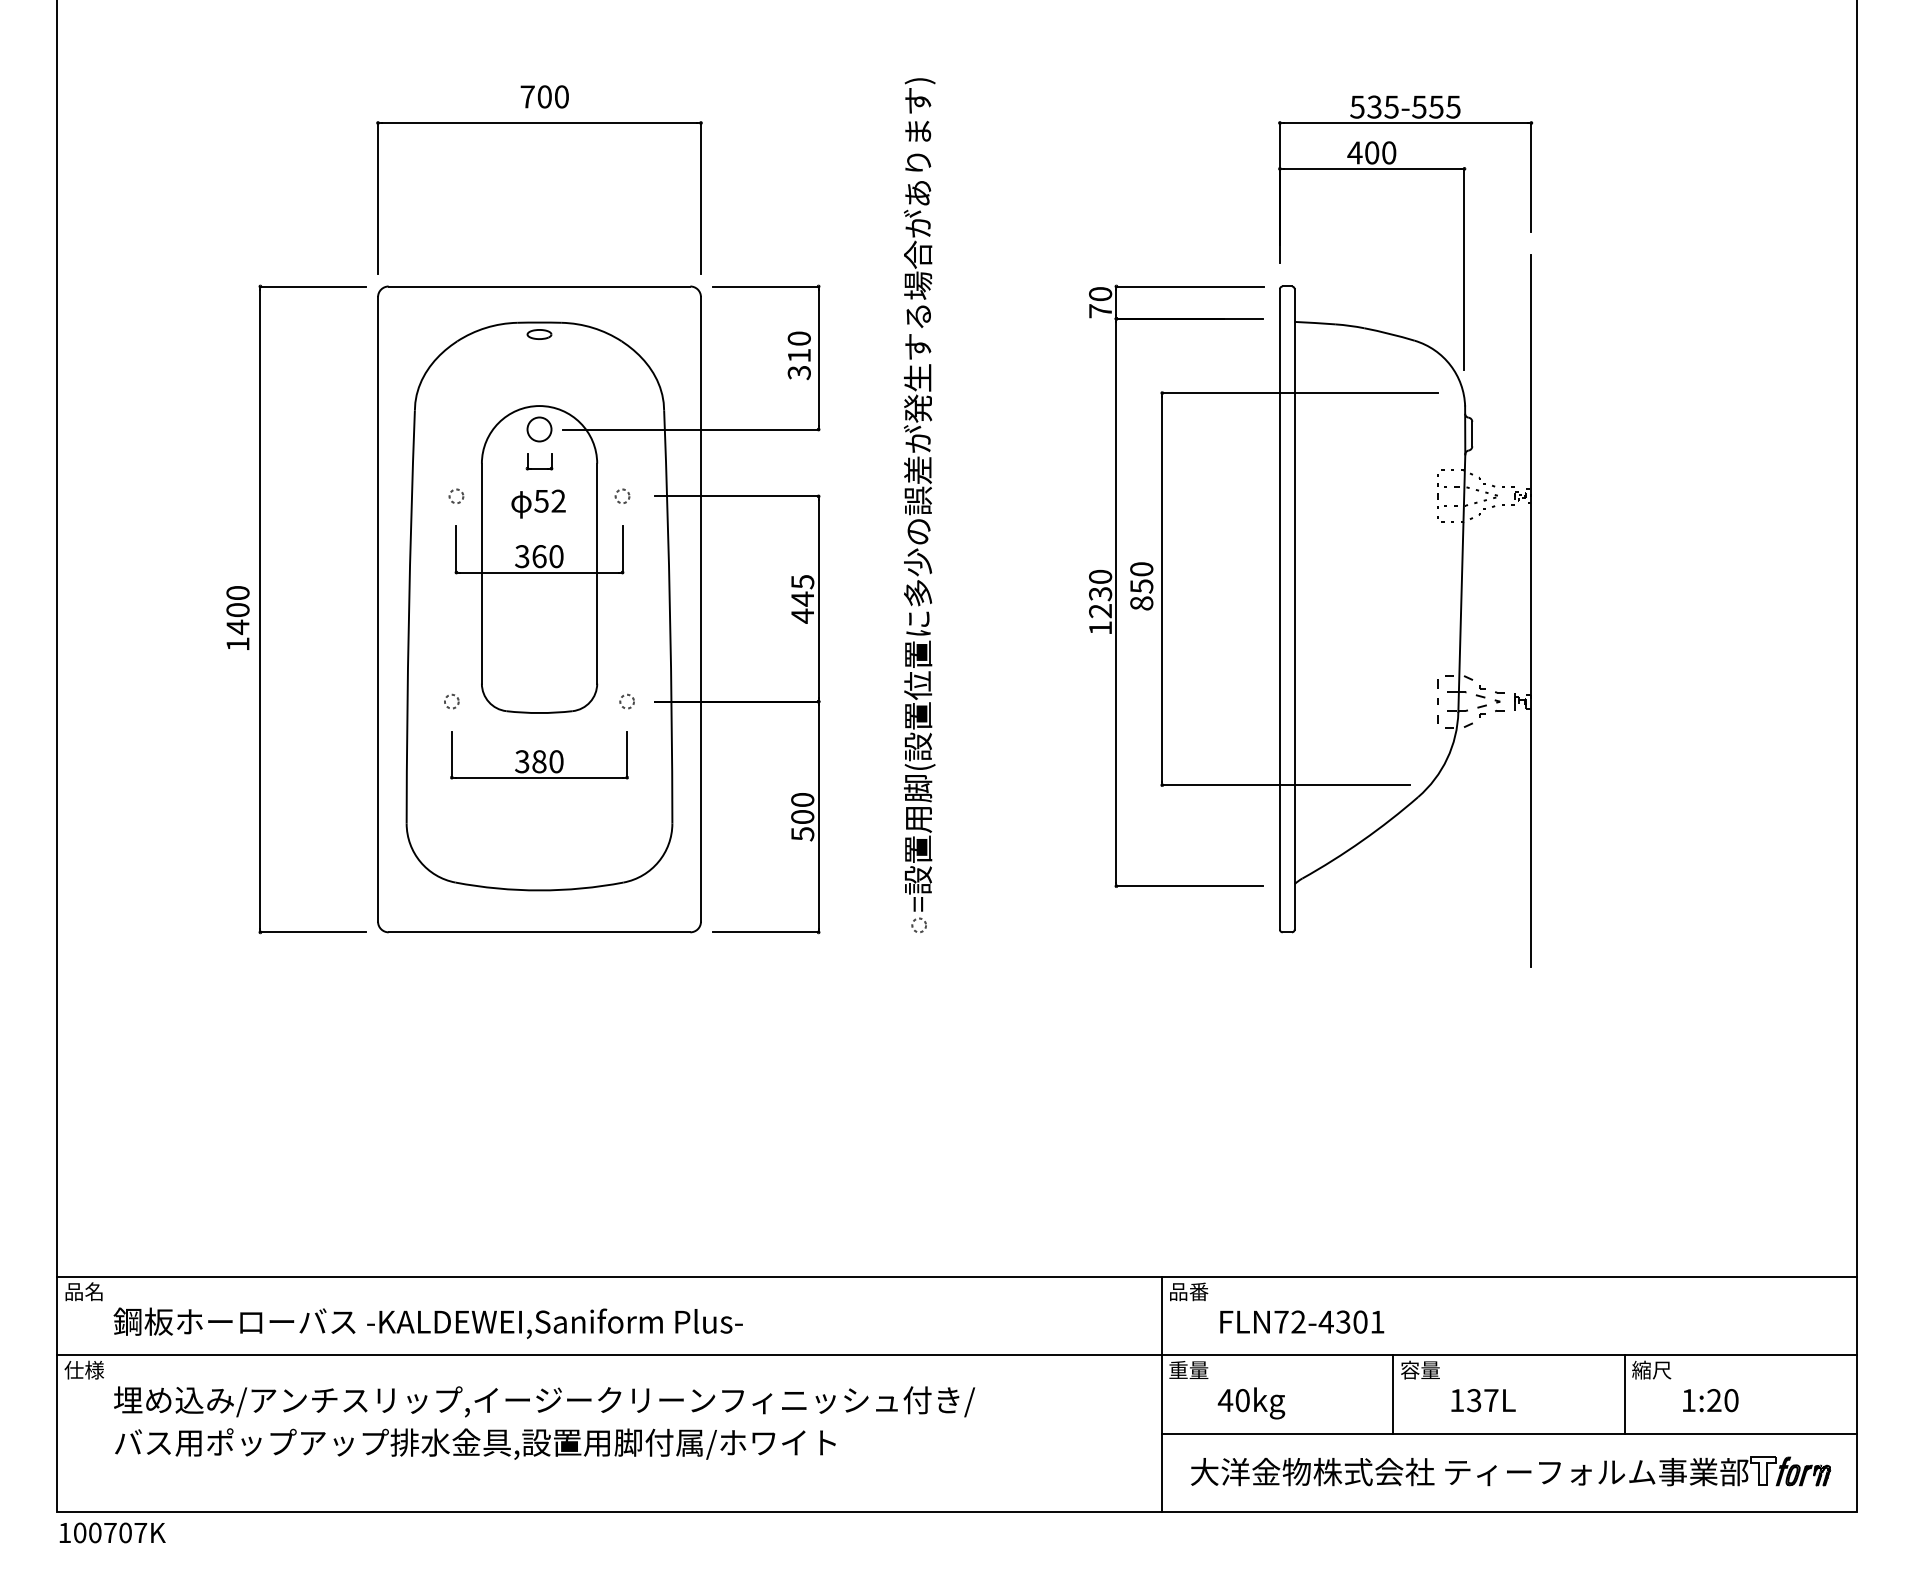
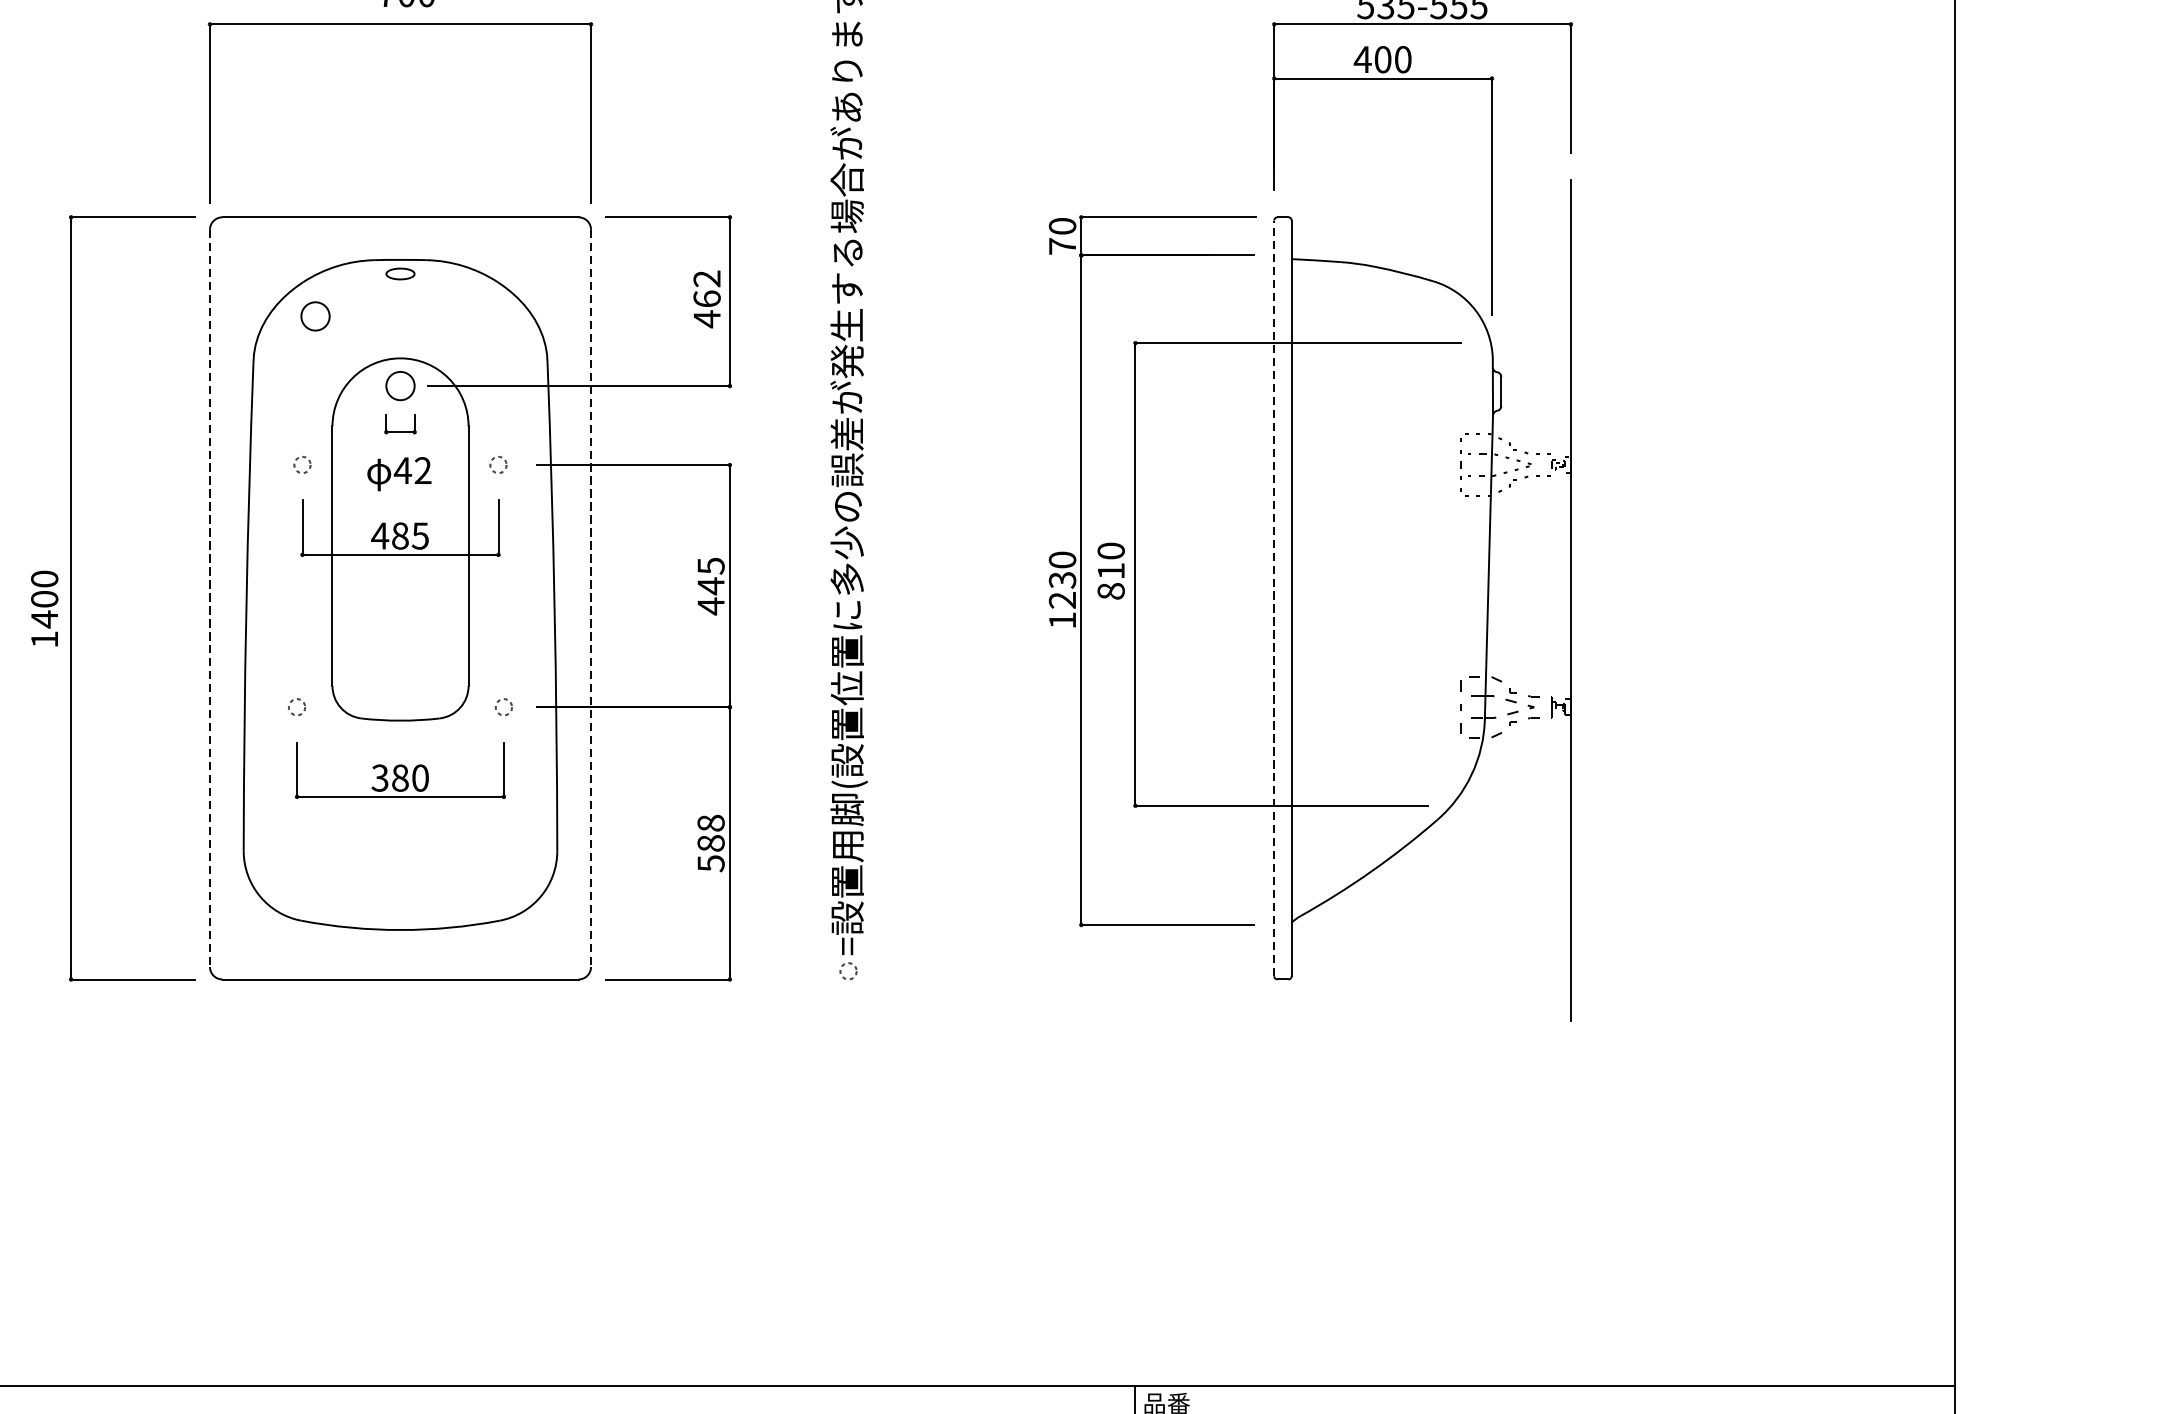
text: (798, 355) -> (706, 298), 310 -> 462
circle: (467, 370) -> (315, 316), added
text: (541, 501) -> (402, 471), 52 -> 42
text: (538, 556) -> (399, 535), 360 -> 485
text: (1141, 586) -> (1110, 571), 850 -> 810
line: (1279, 608) -> (1273, 597), solid -> dashed
line: (378, 609) -> (210, 598), solid -> dashed
line: (700, 609) -> (590, 598), solid -> dashed
text: (803, 808) -> (712, 833), 500 -> 588

